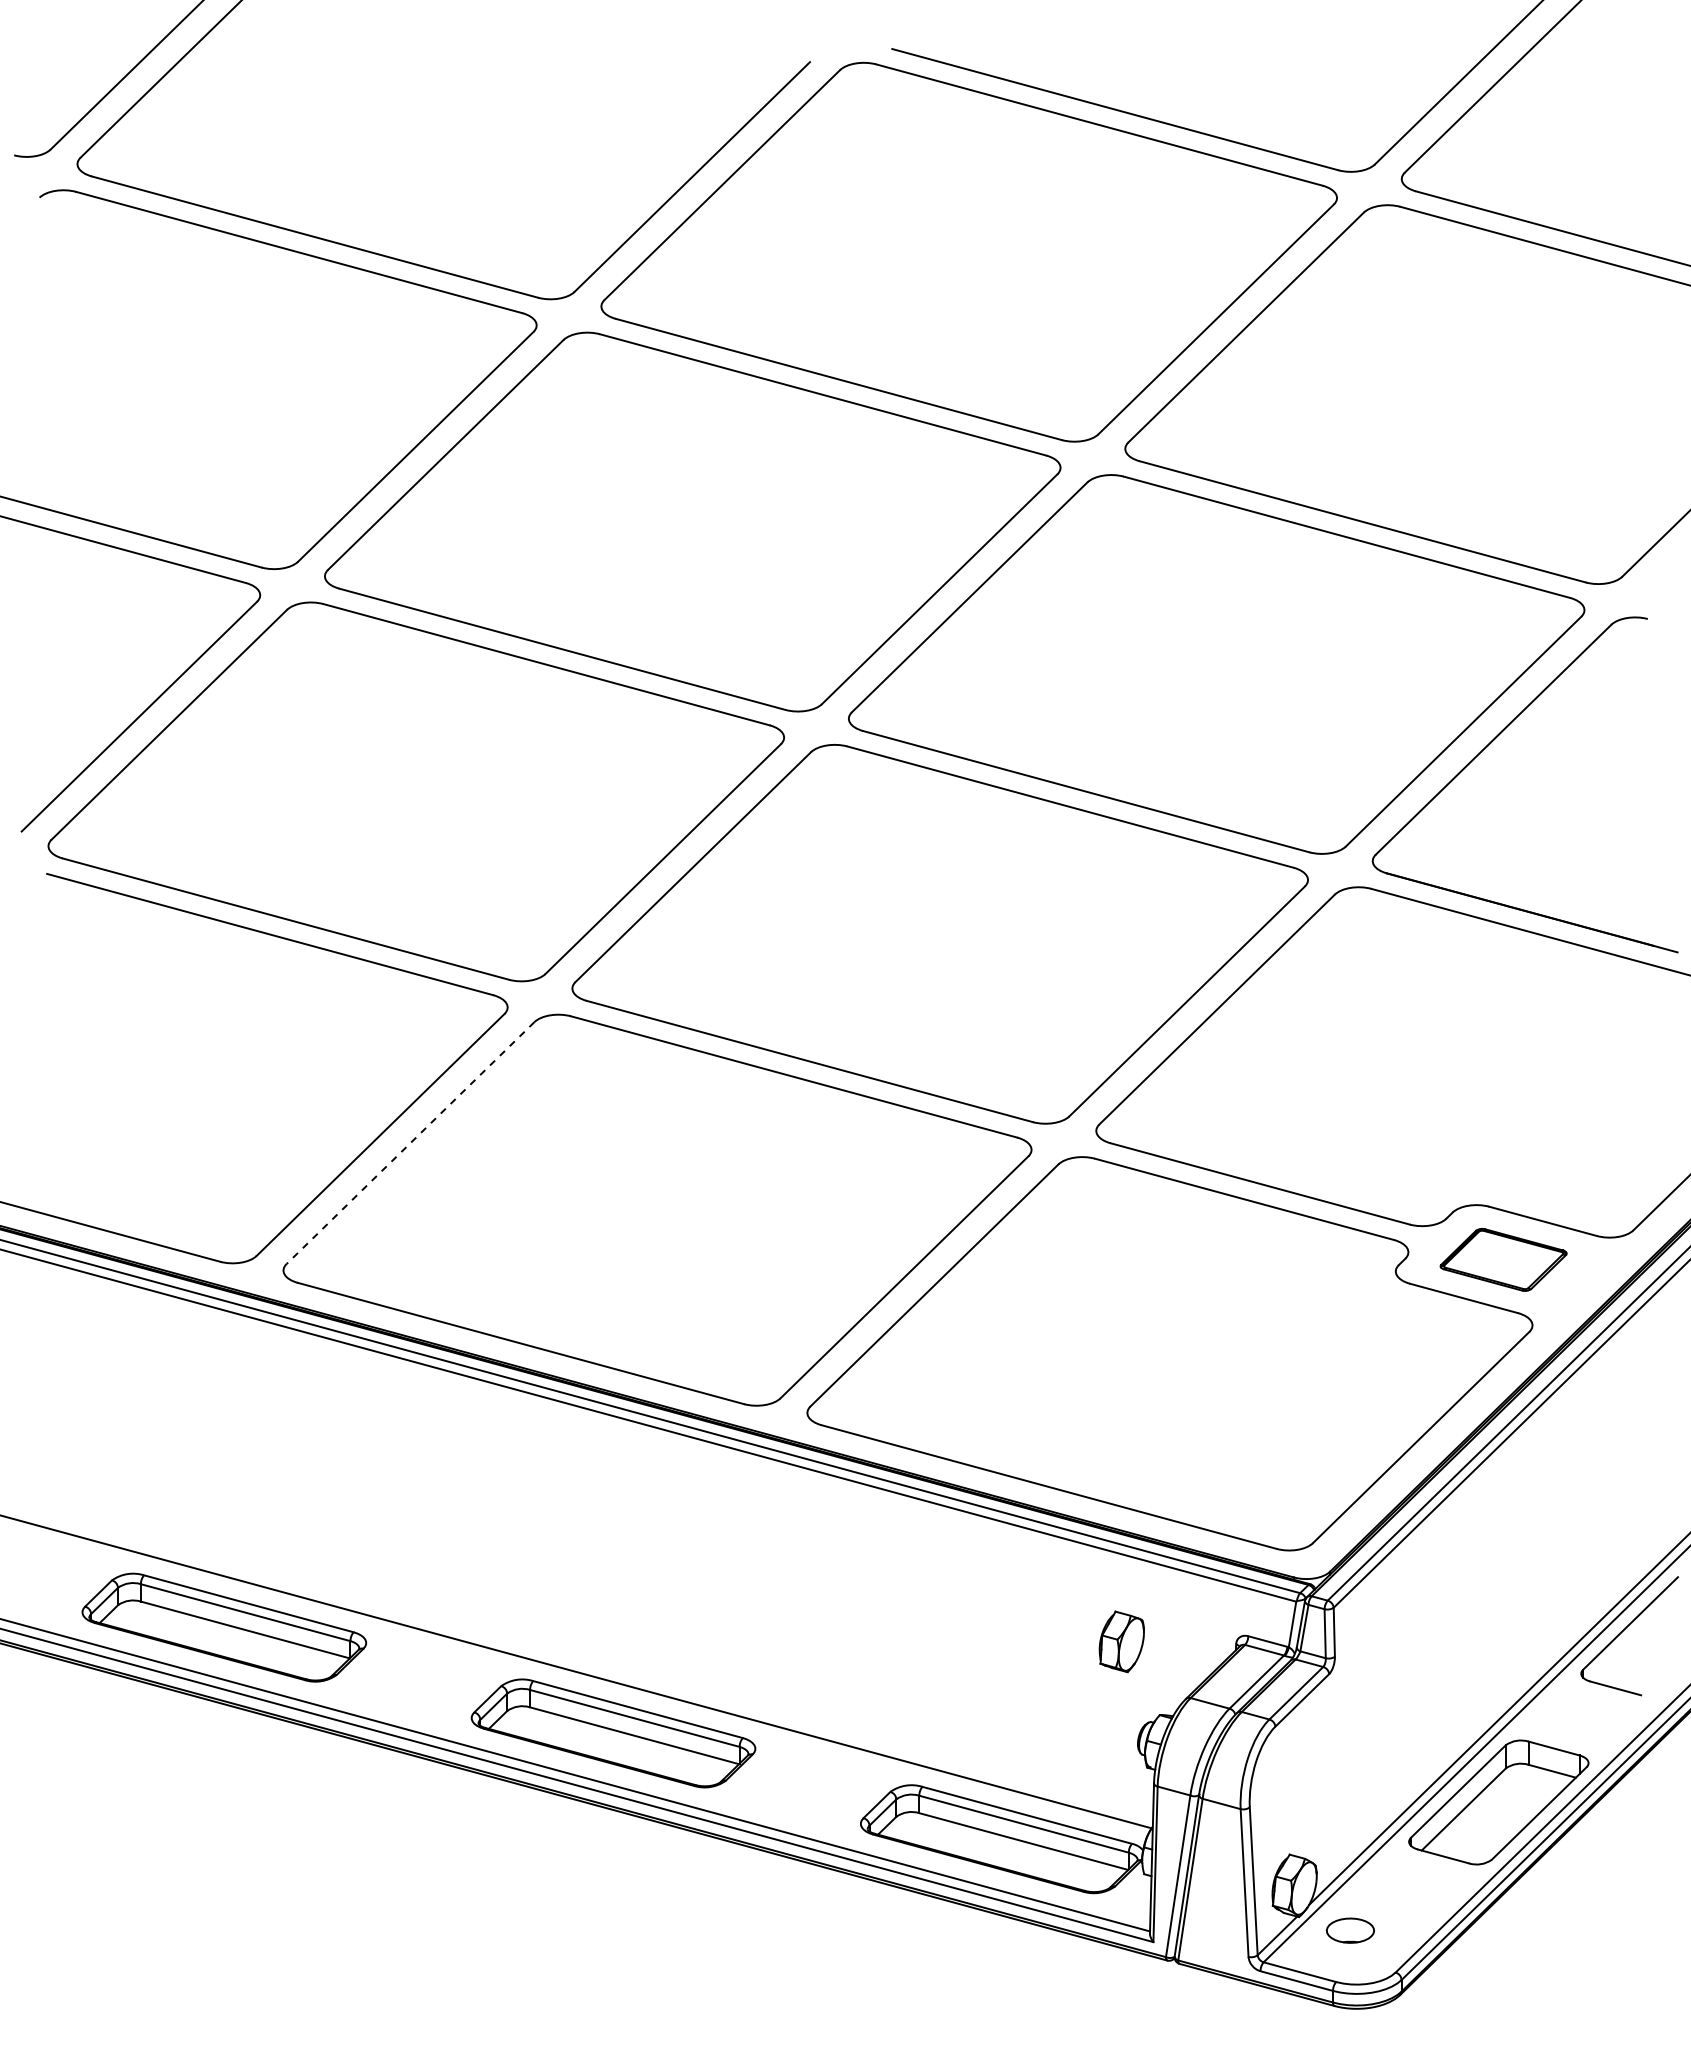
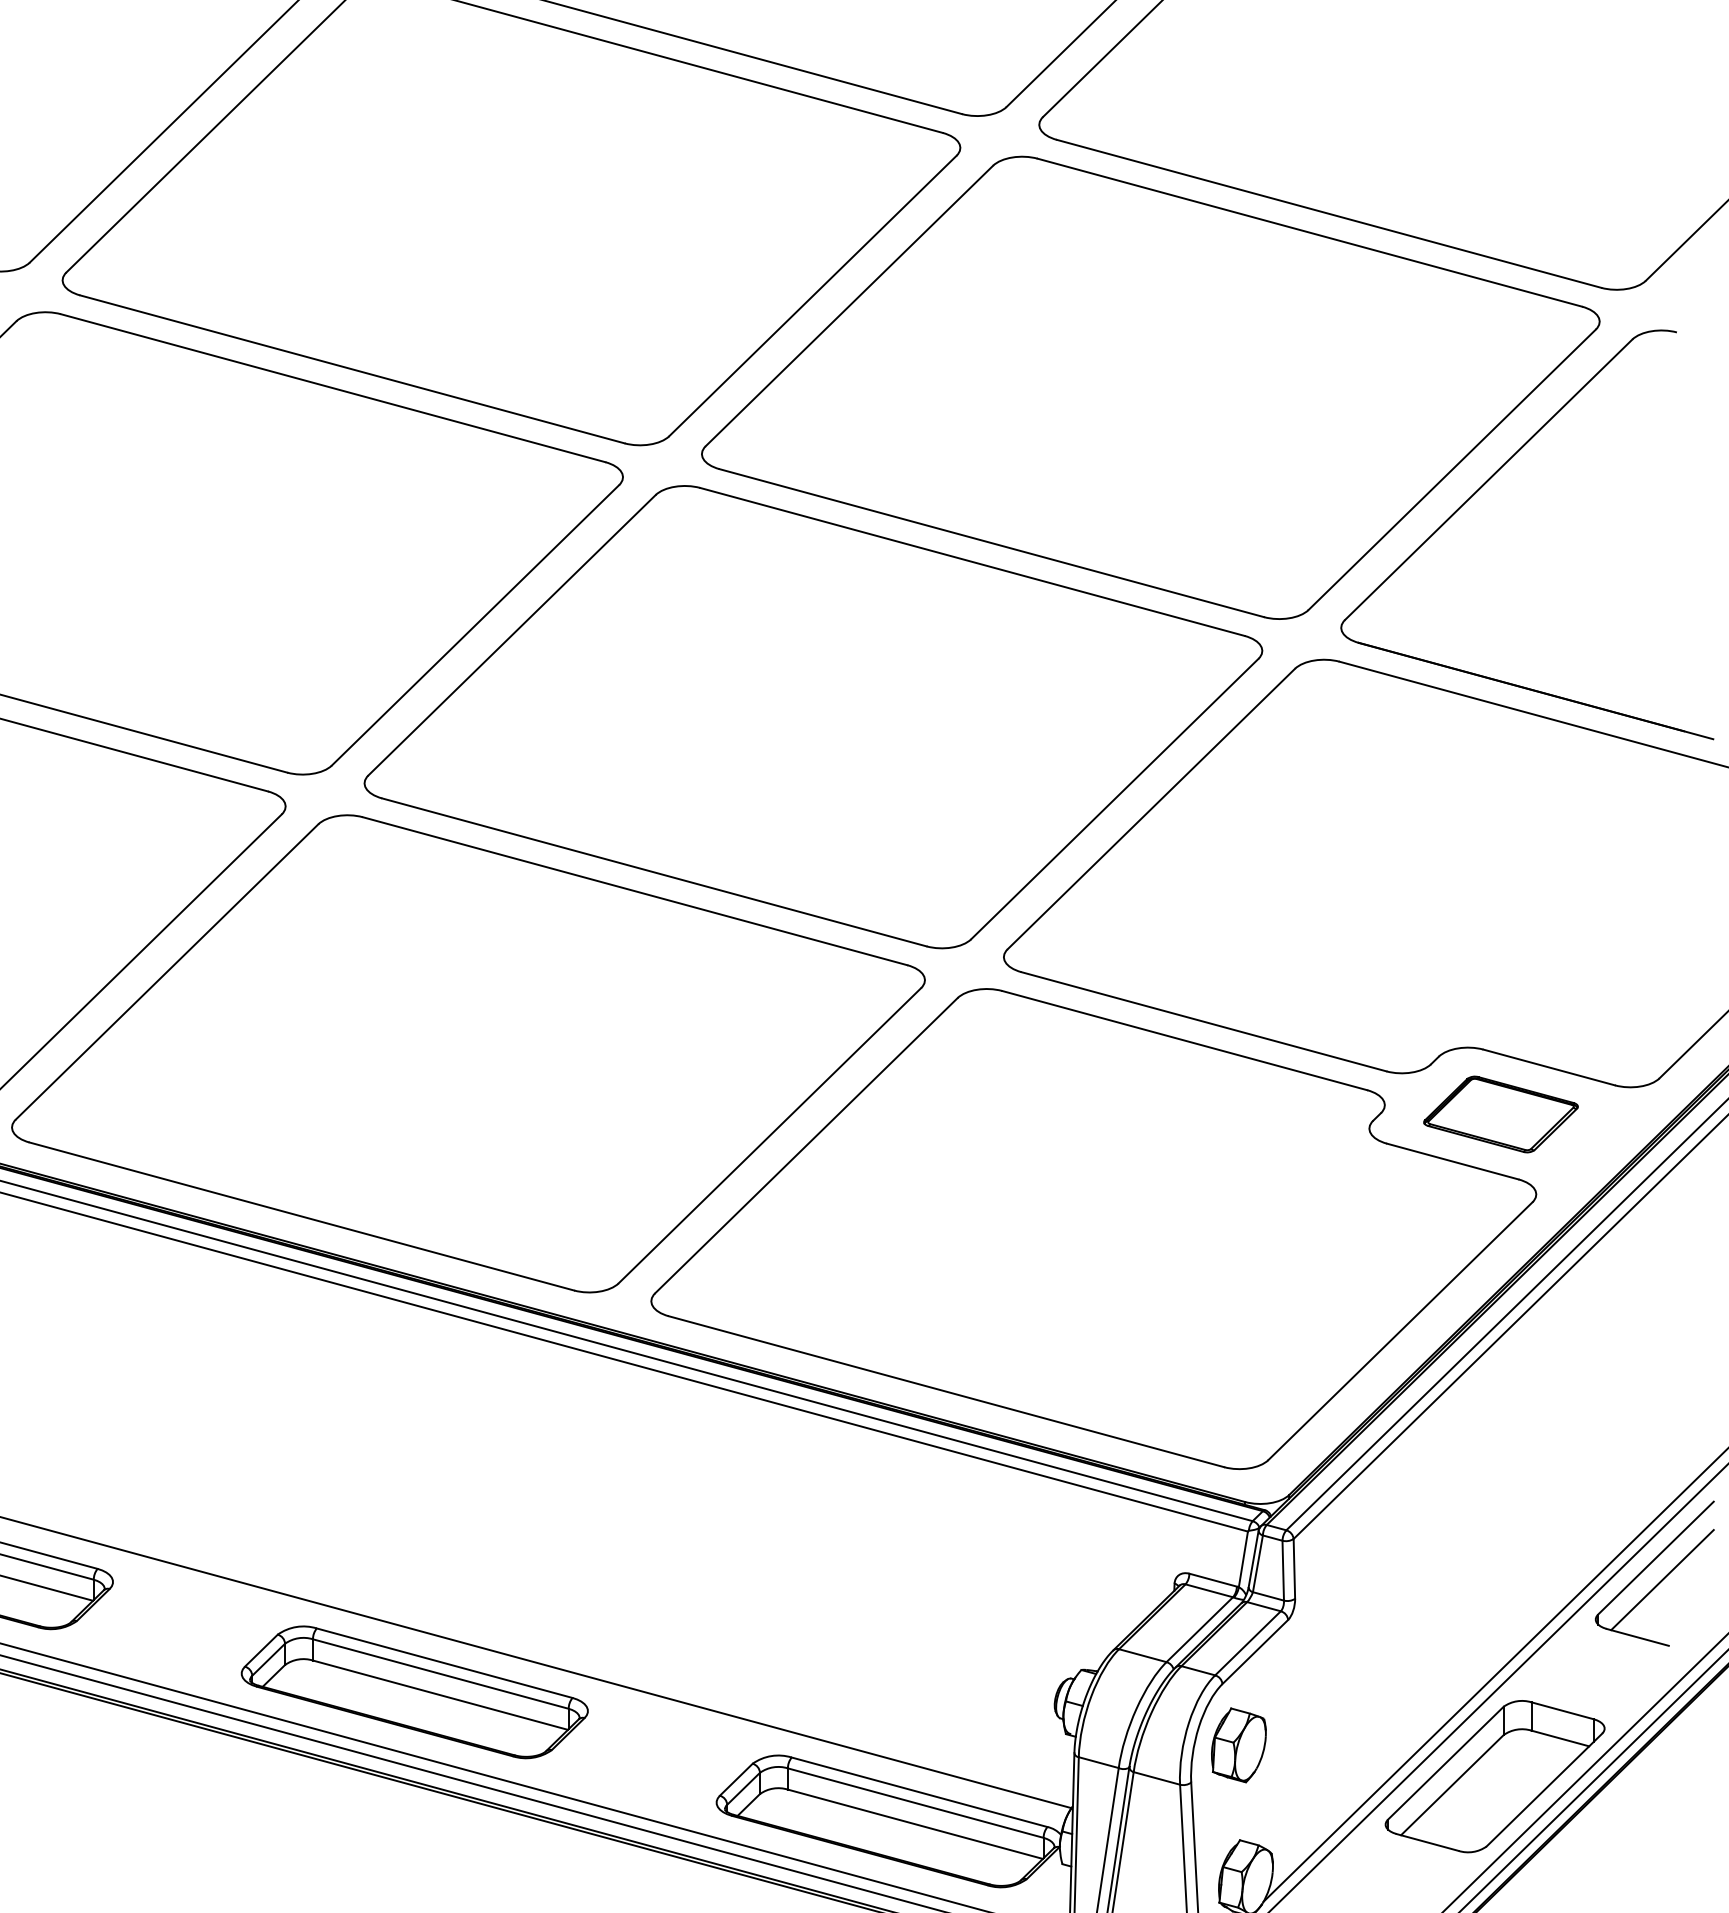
line: (410, 1143) -> (167, 972), dashed -> solid
part: (1121, 1641) -> (1238, 1744), moved
line: (1635, 1641) -> (1661, 1580), added

